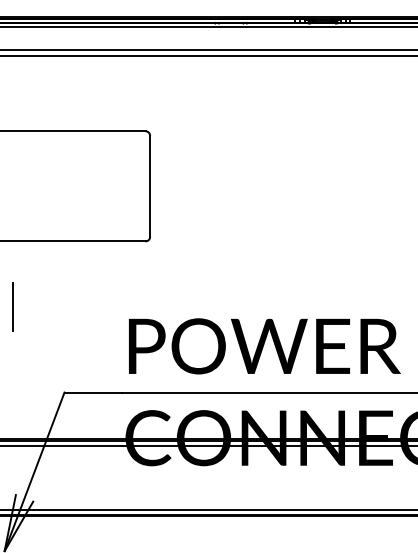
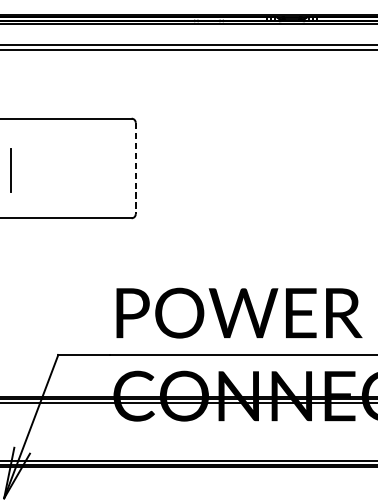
line: (150, 186) -> (136, 168), solid -> dashed
line: (12, 306) -> (11, 170), moved

